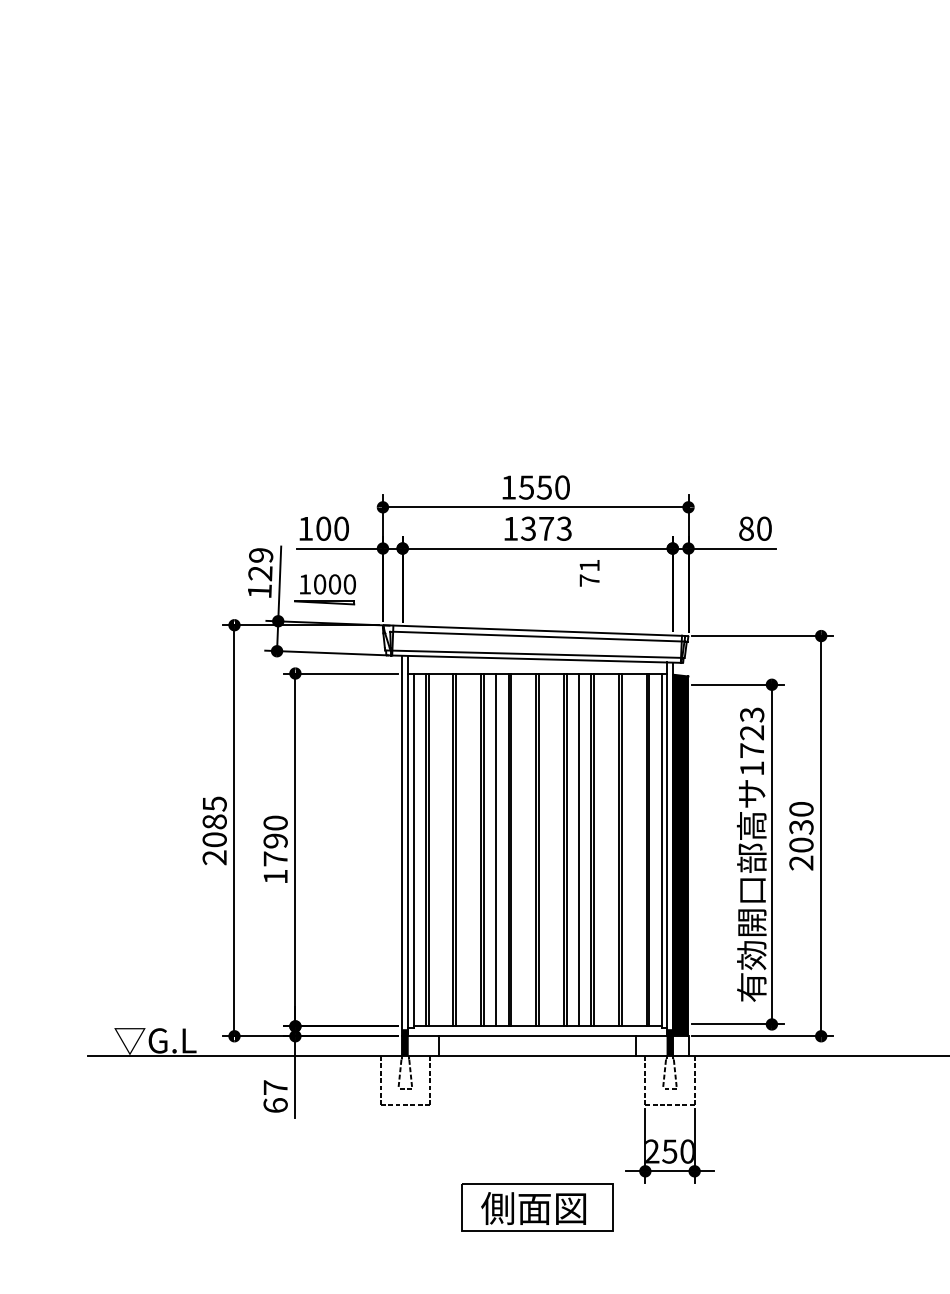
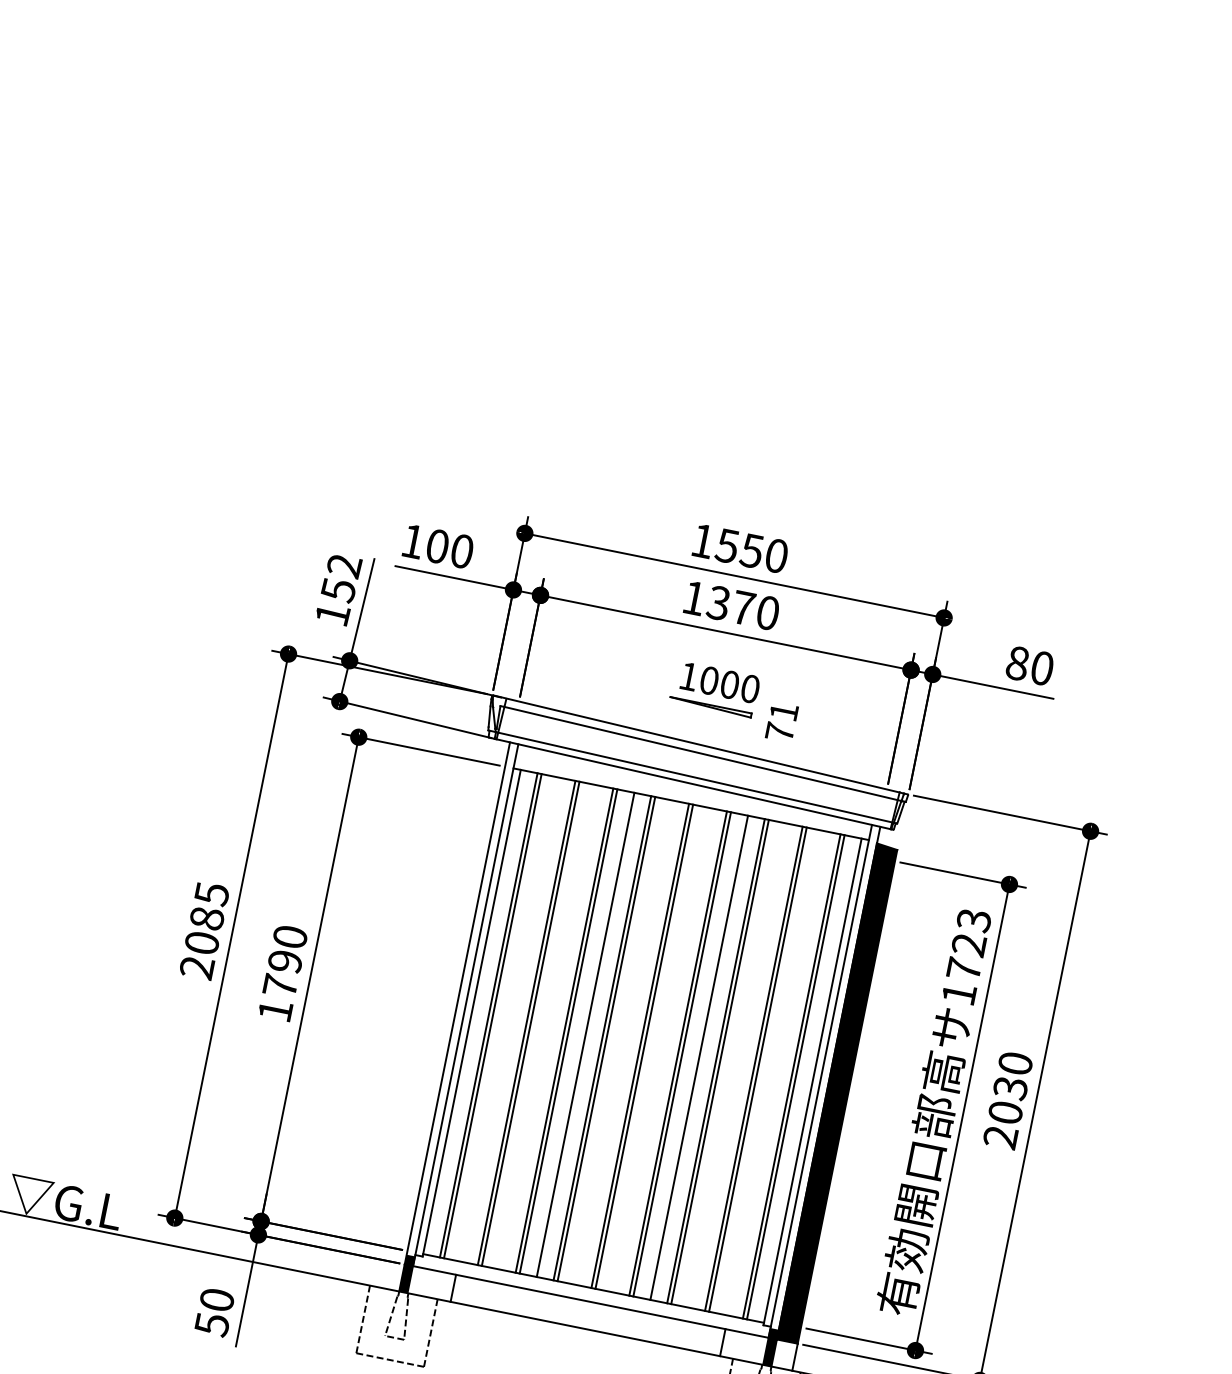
text: (563, 528) -> (766, 612), 1373 -> 1370
text: (260, 564) -> (341, 577), 129 -> 152
text: (589, 573) -> (781, 722), moved
part: (324, 589) -> (714, 688), moved
text: (275, 1096) -> (214, 1312), 67 -> 50

